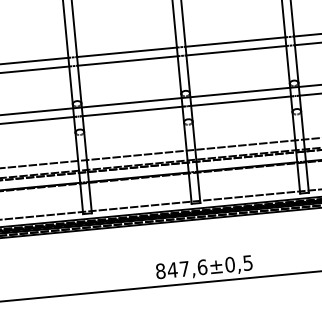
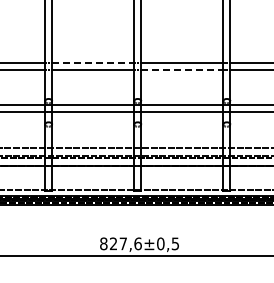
line: (236, 51) -> (182, 70), solid -> dashed
line: (127, 52) -> (93, 63), solid -> dashed
text: (172, 269) -> (113, 243), 847,6 -> 827,6

